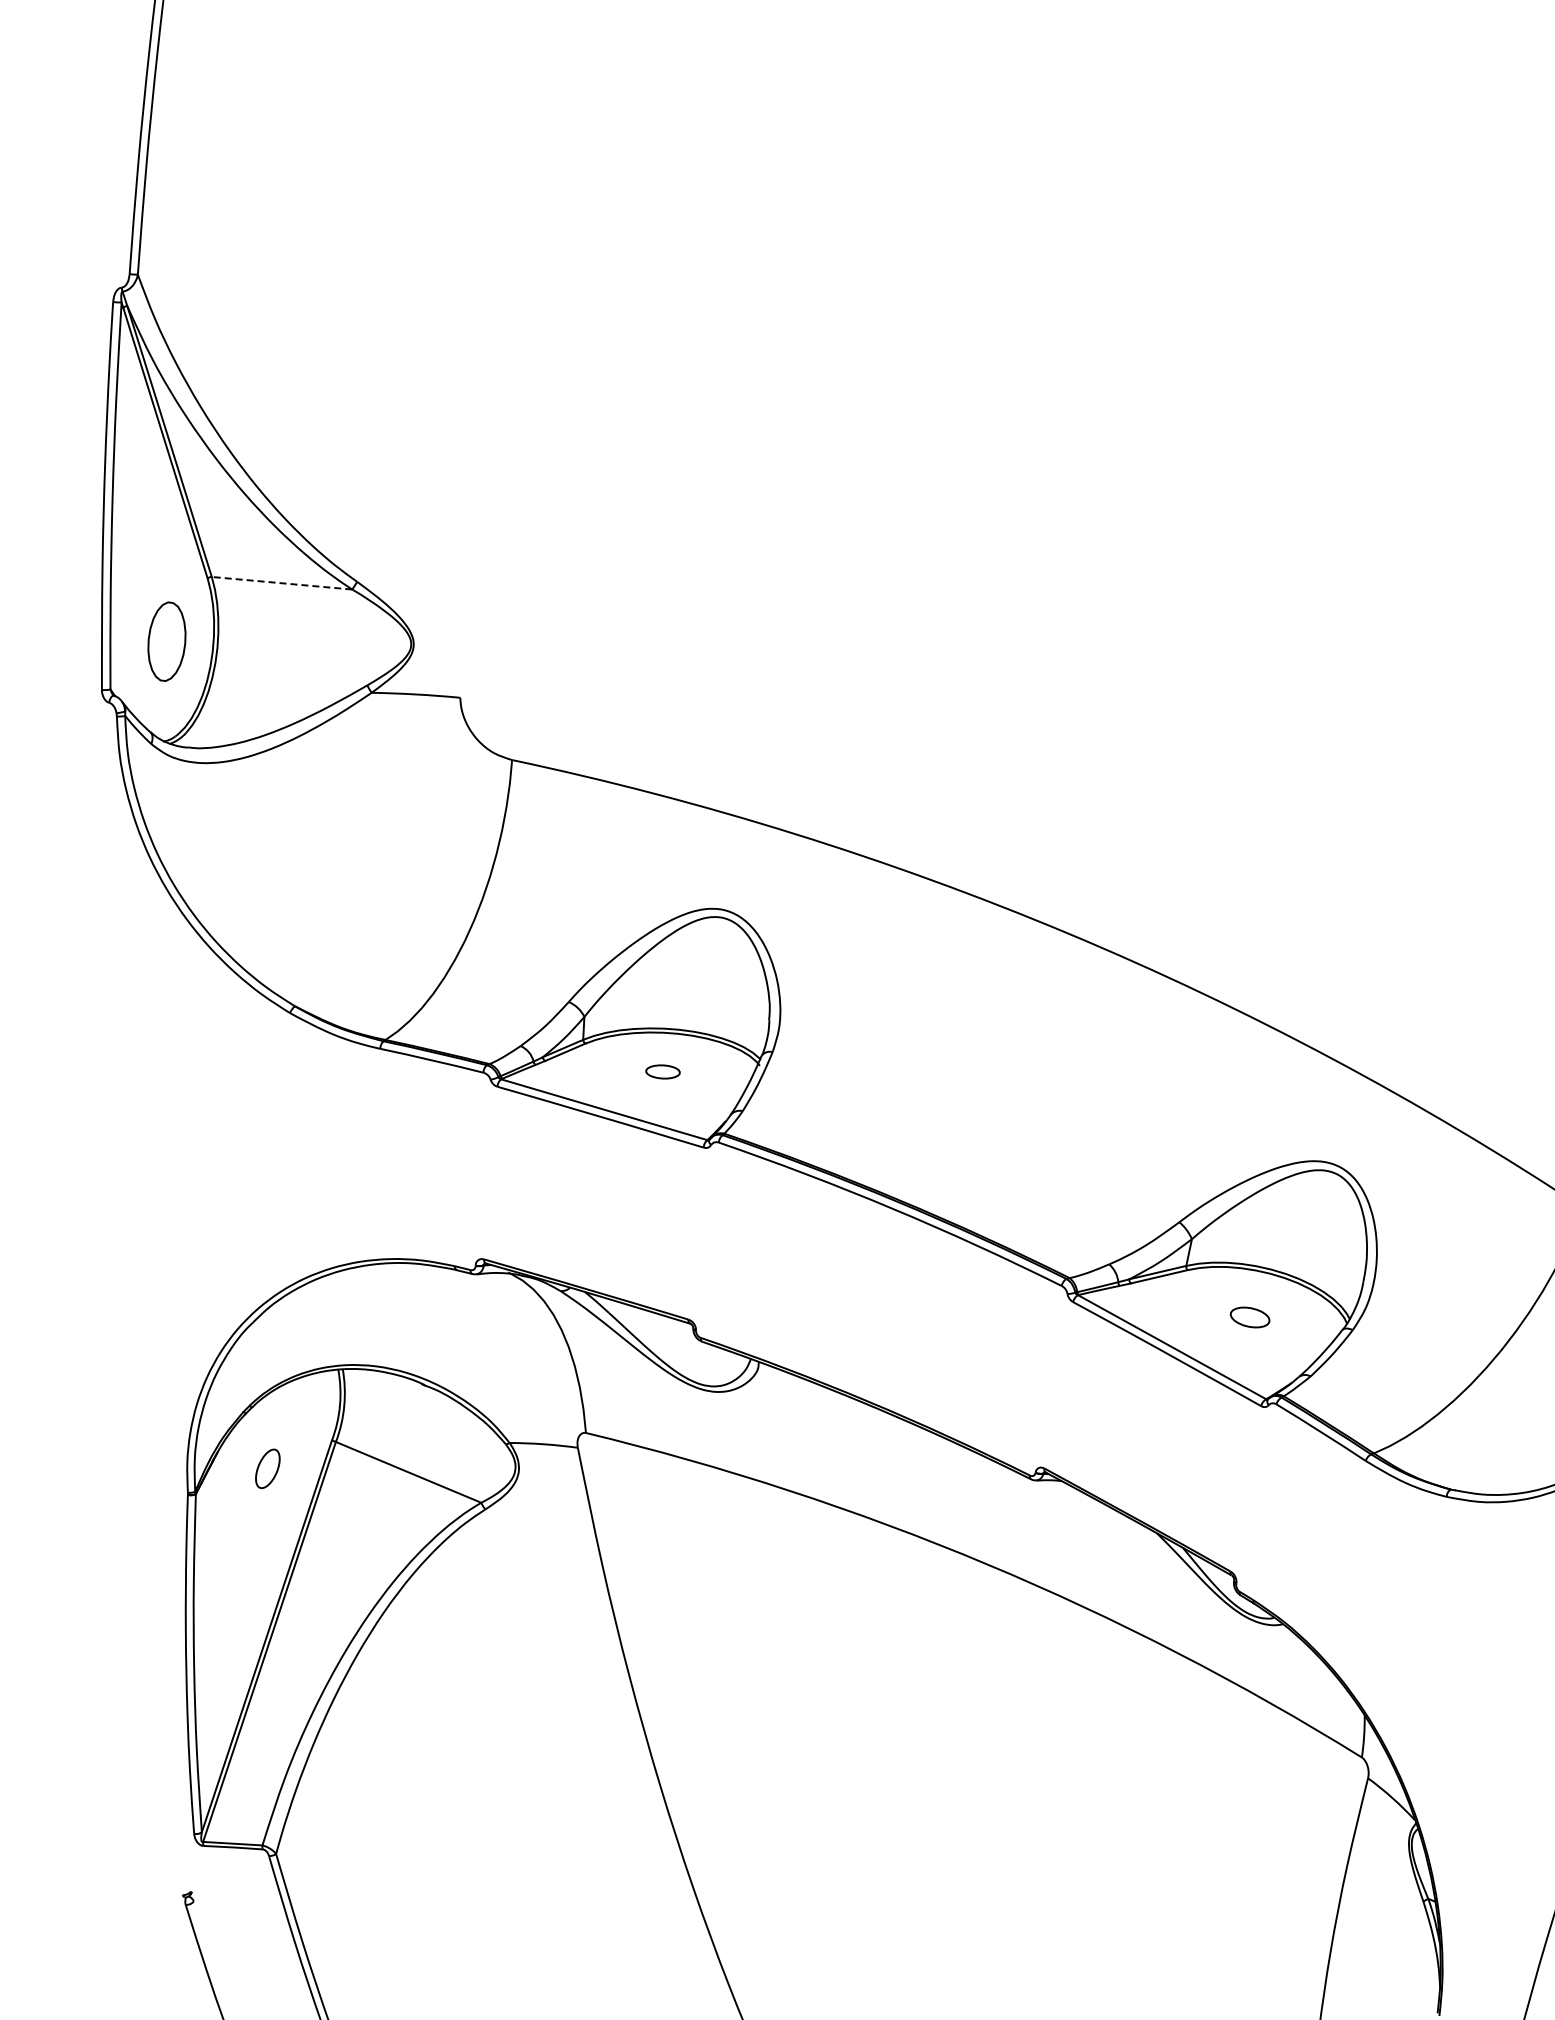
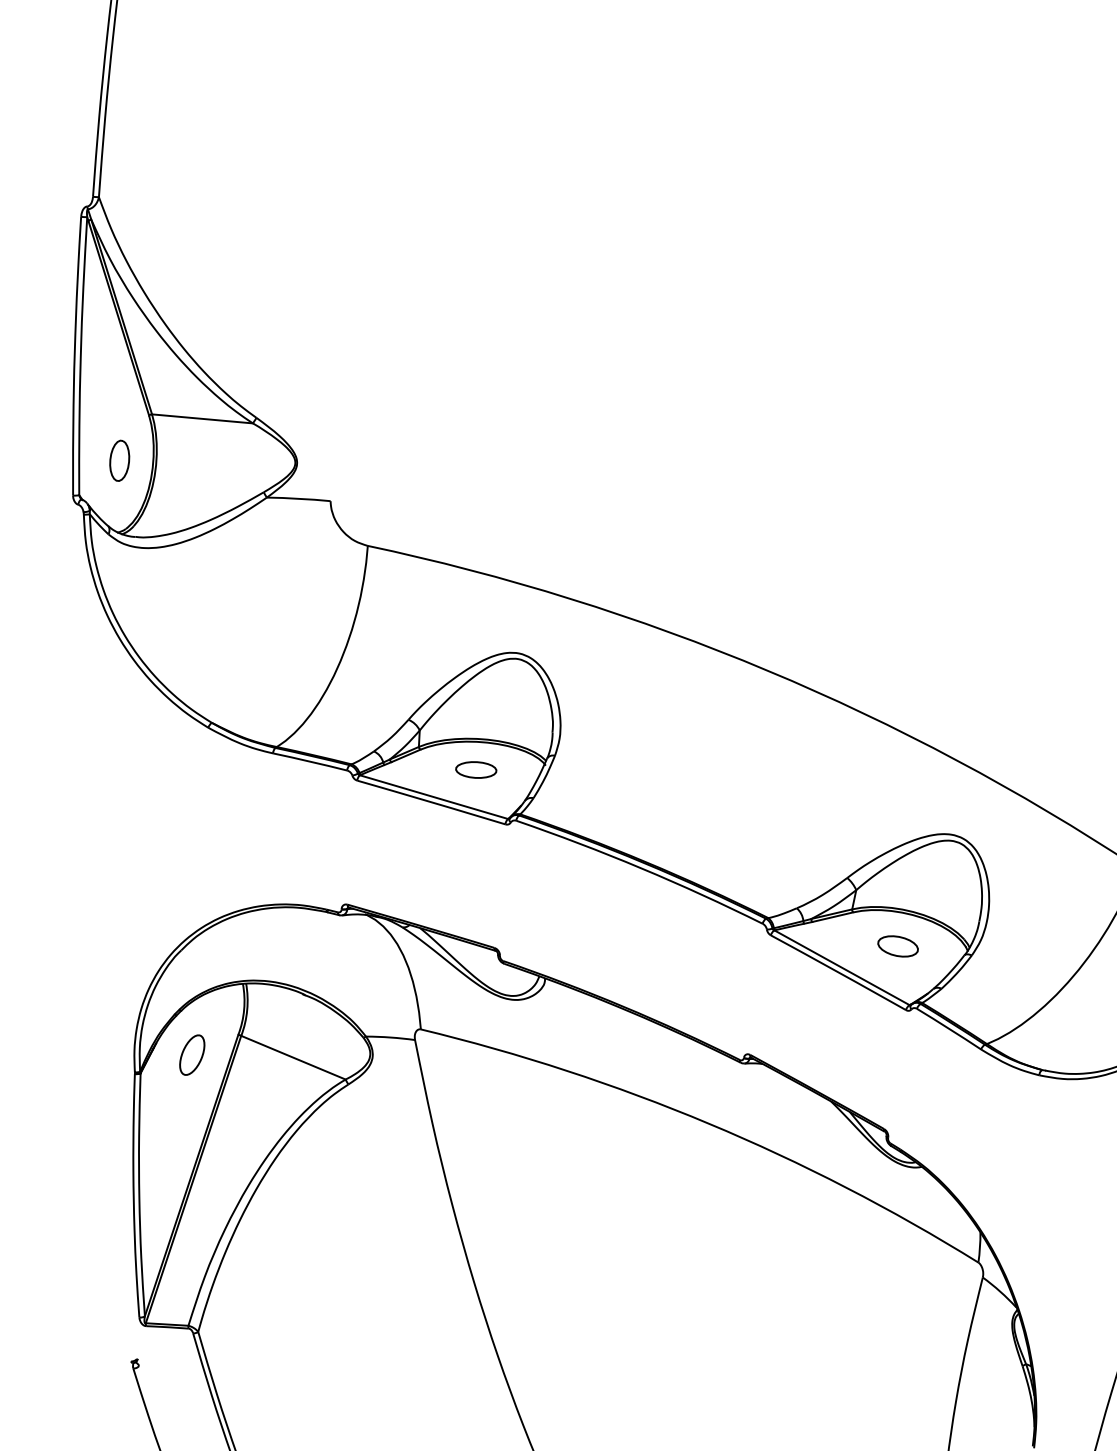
line: (281, 583) -> (202, 419), dashed -> solid
part: (166, 641) -> (119, 460), size x0.71
part: (662, 1071) -> (475, 769), size x1.67
part: (1249, 1317) -> (897, 946), size x1.43
part: (267, 1468) -> (192, 1054), size x1.43

